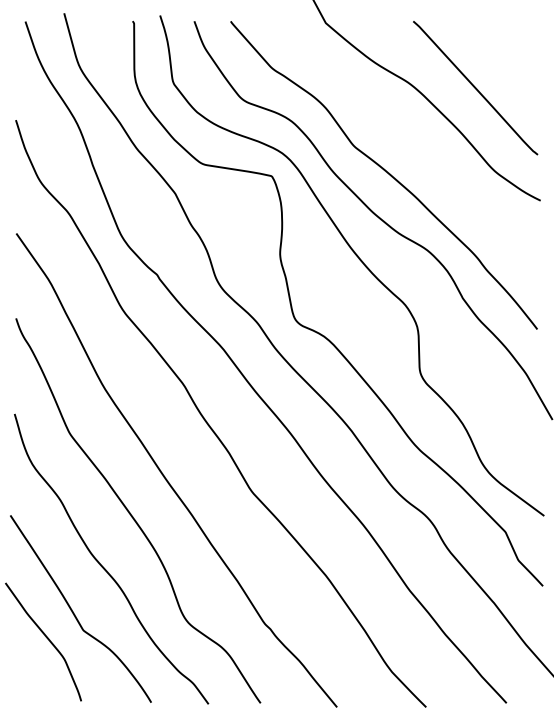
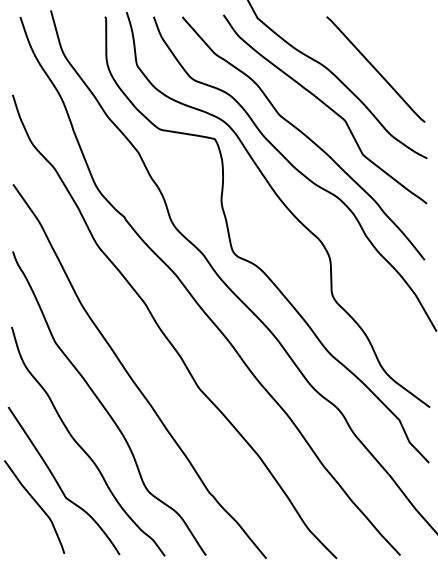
curve: (414, 136) -> (327, 107), added

